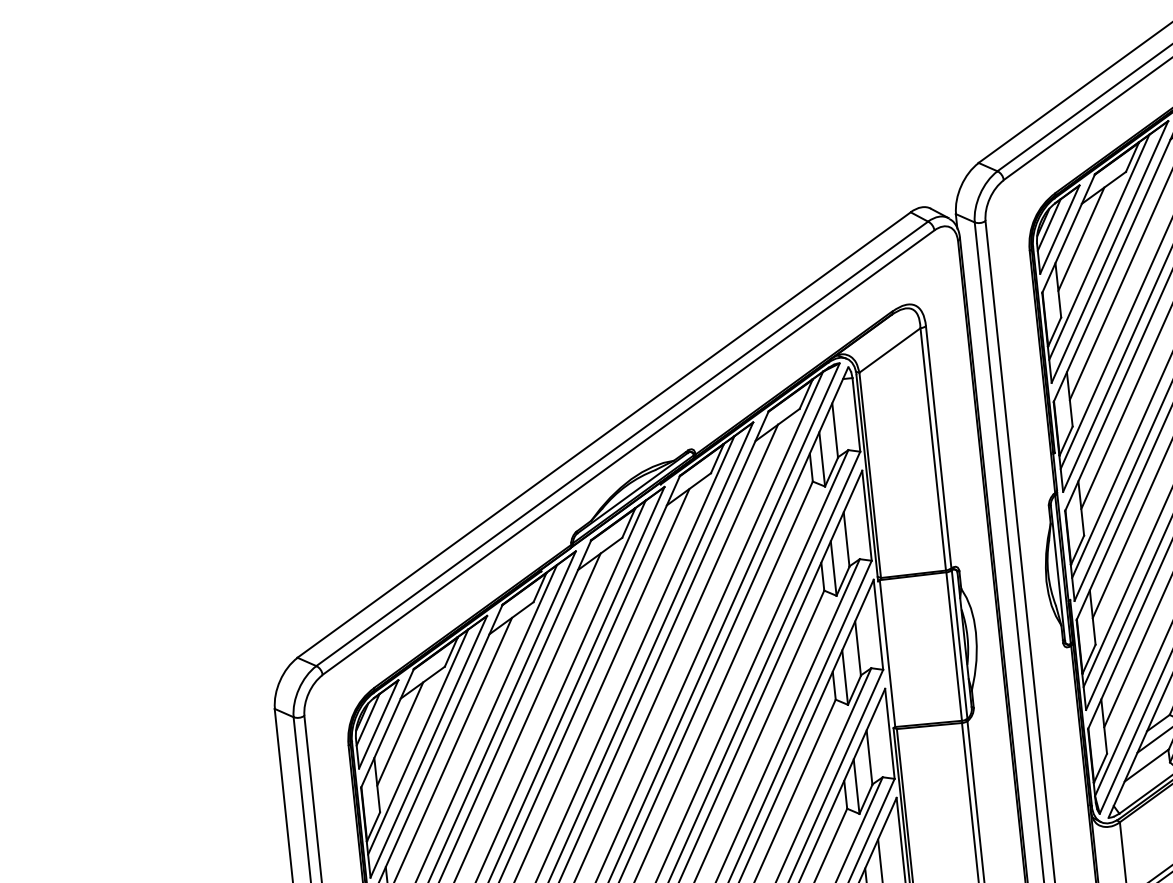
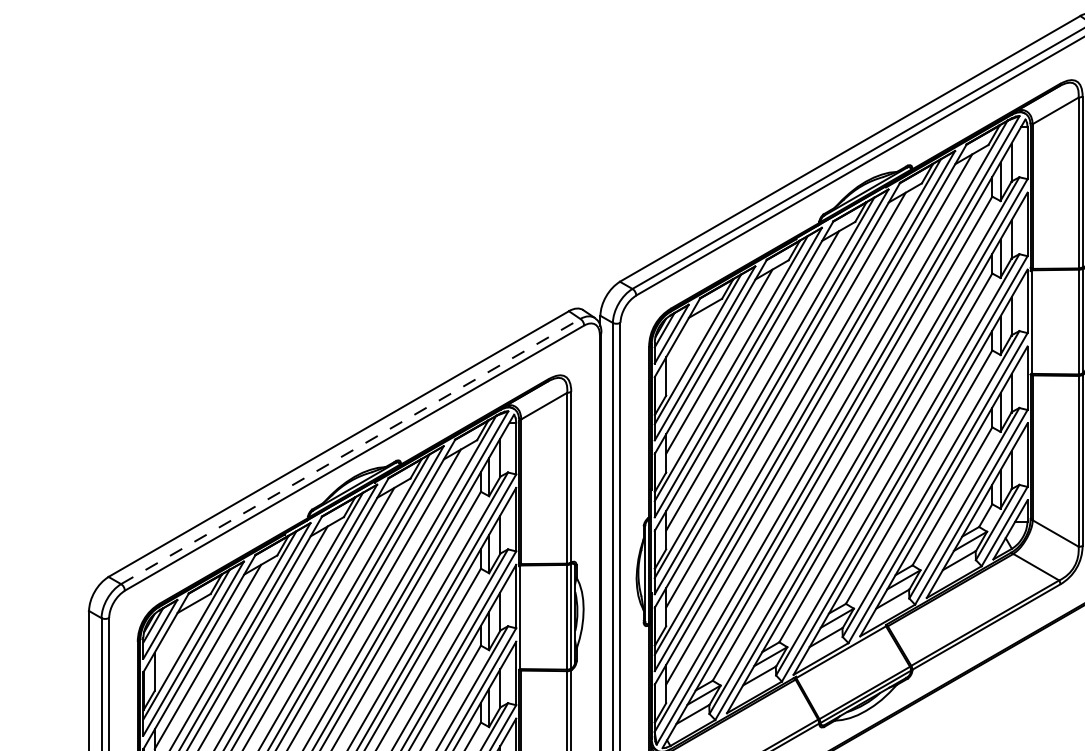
line: (1080, 239) -> (685, 342), removed
line: (623, 443) -> (351, 451), solid -> dashed
line: (400, 733) -> (174, 637), removed

